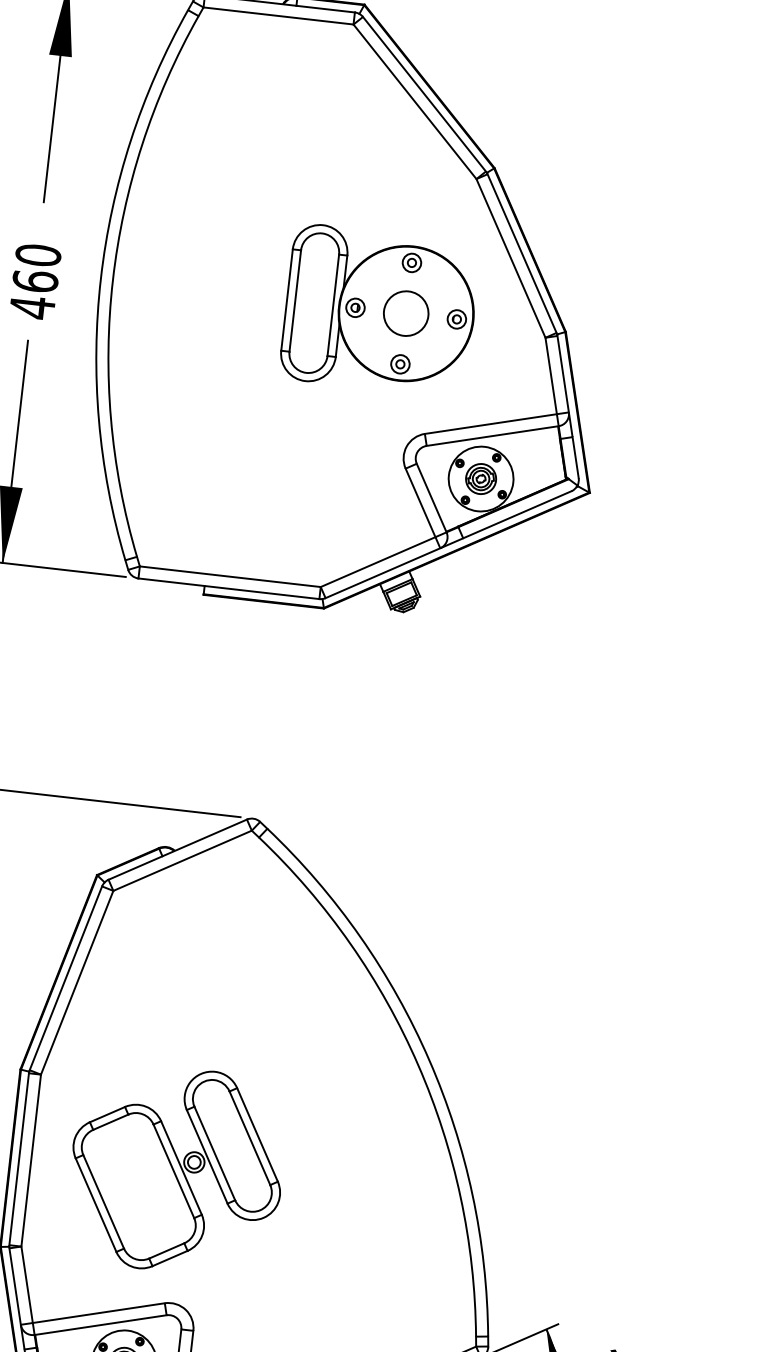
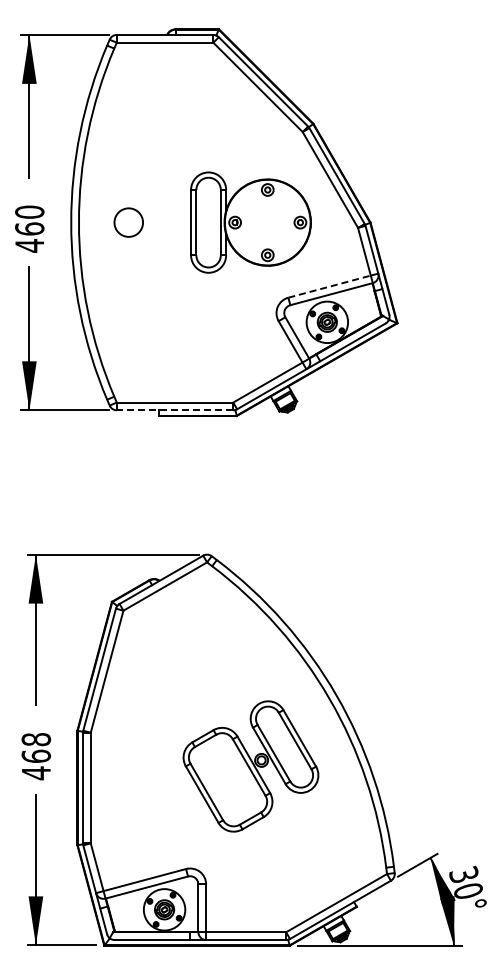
circle: (405, 313) -> (128, 222), moved
line: (490, 423) -> (329, 286), solid -> dashed
line: (228, 588) -> (174, 410), solid -> dashed
part: (176, 1169) -> (250, 766), moved

